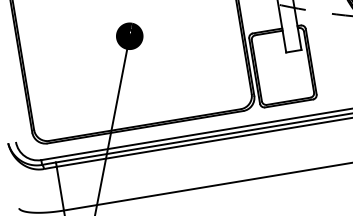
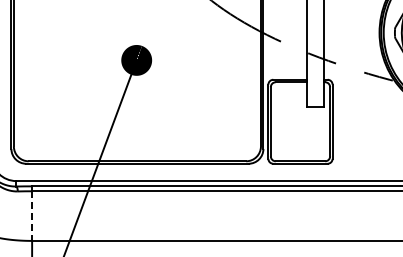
line: (60, 188) -> (32, 216), solid -> dashed

